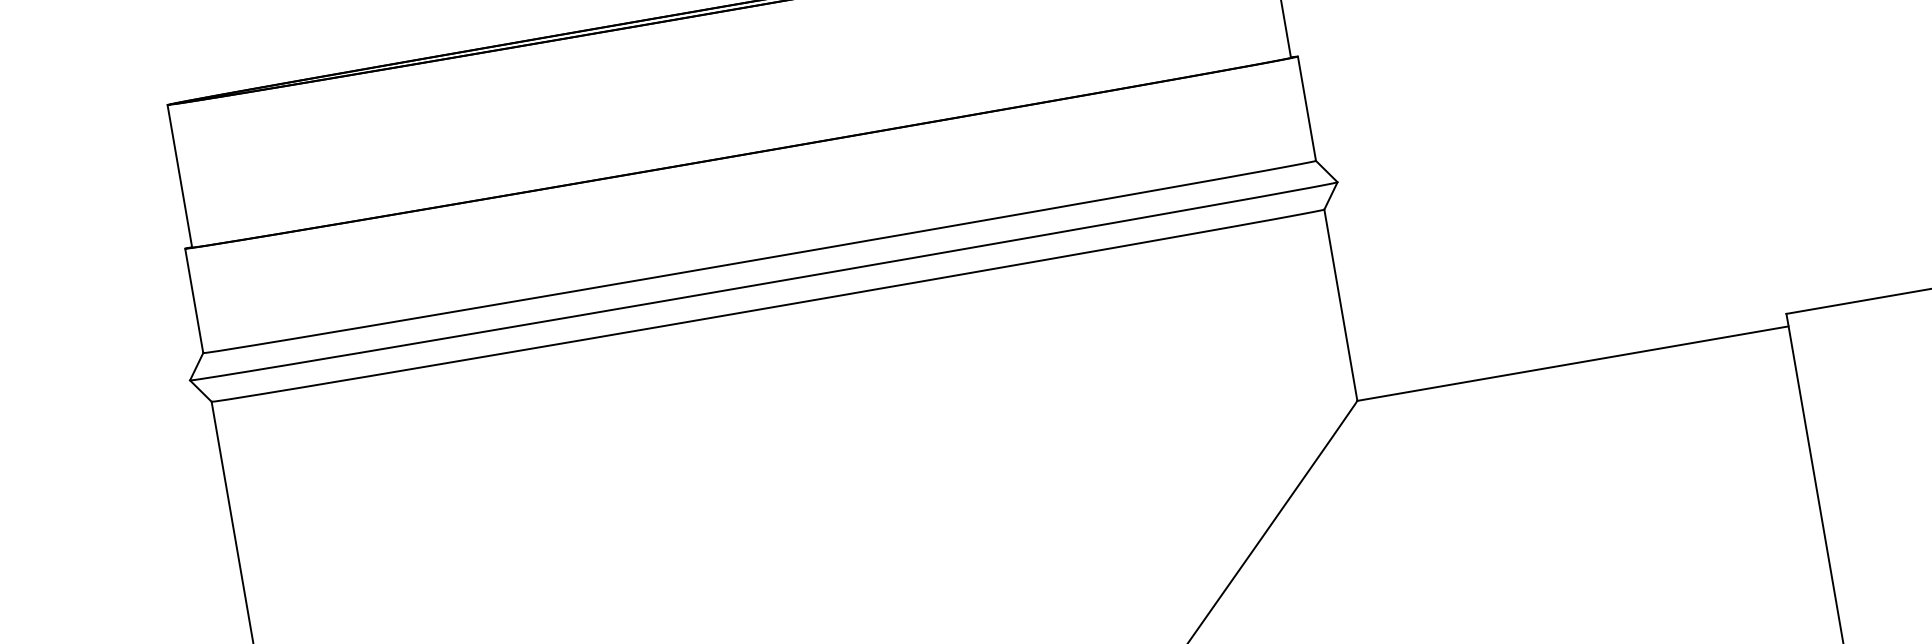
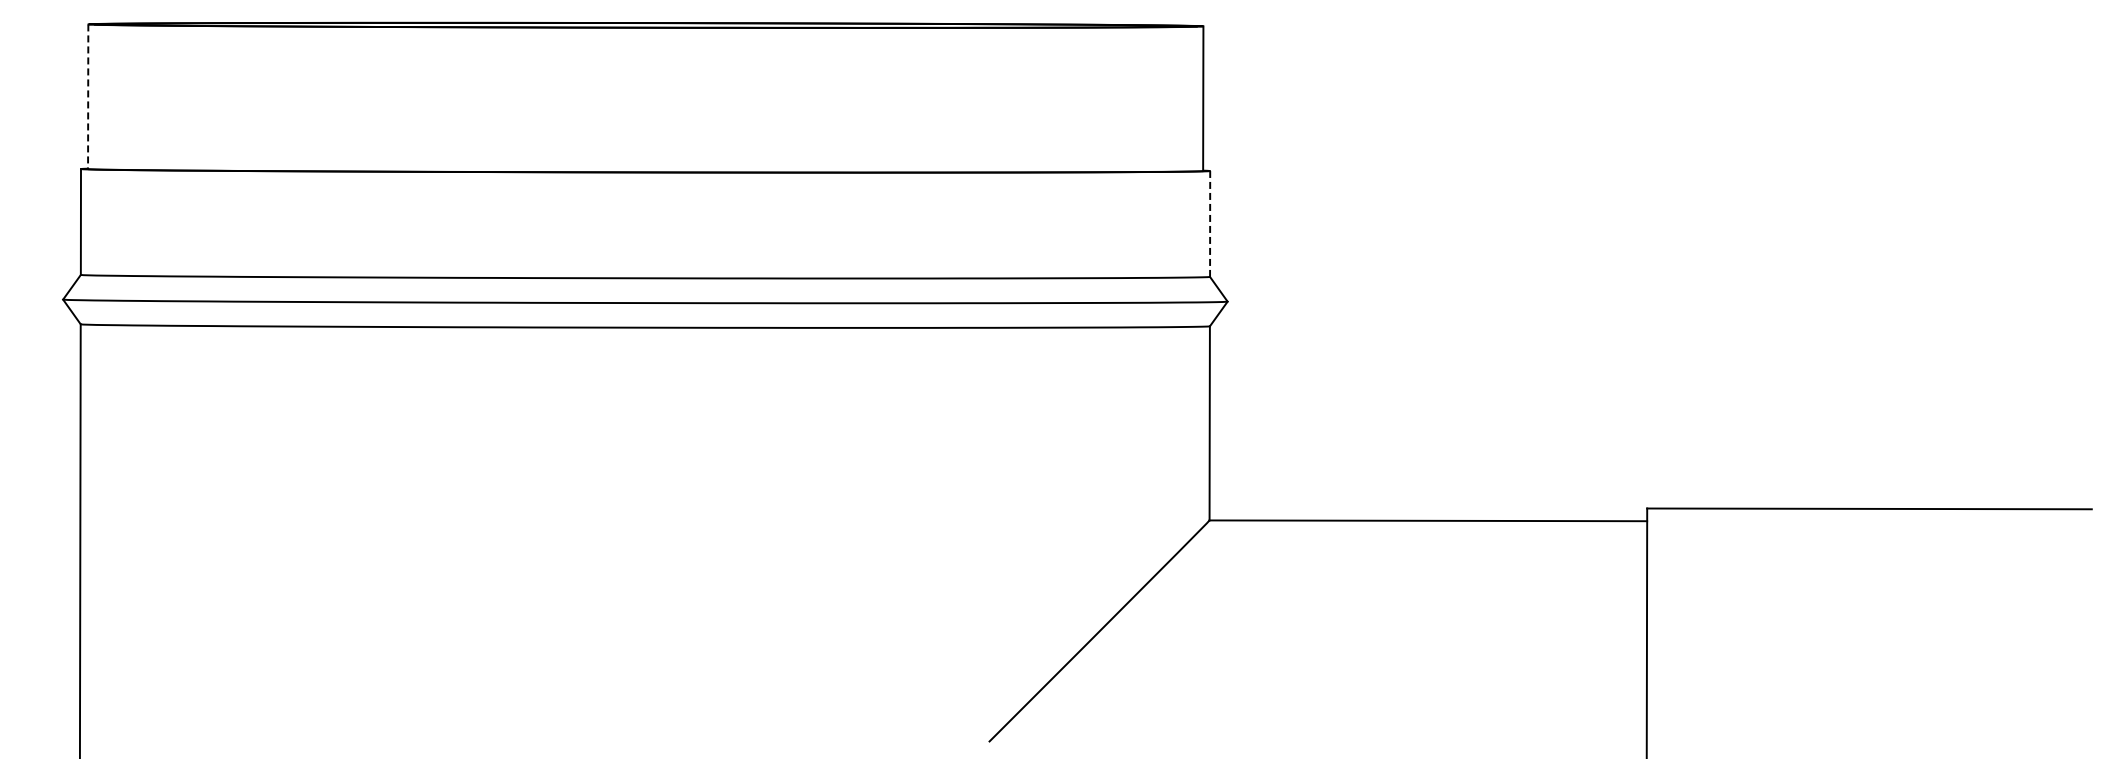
line: (1307, 109) -> (1210, 224), solid -> dashed
line: (180, 176) -> (88, 97), solid -> dashed

